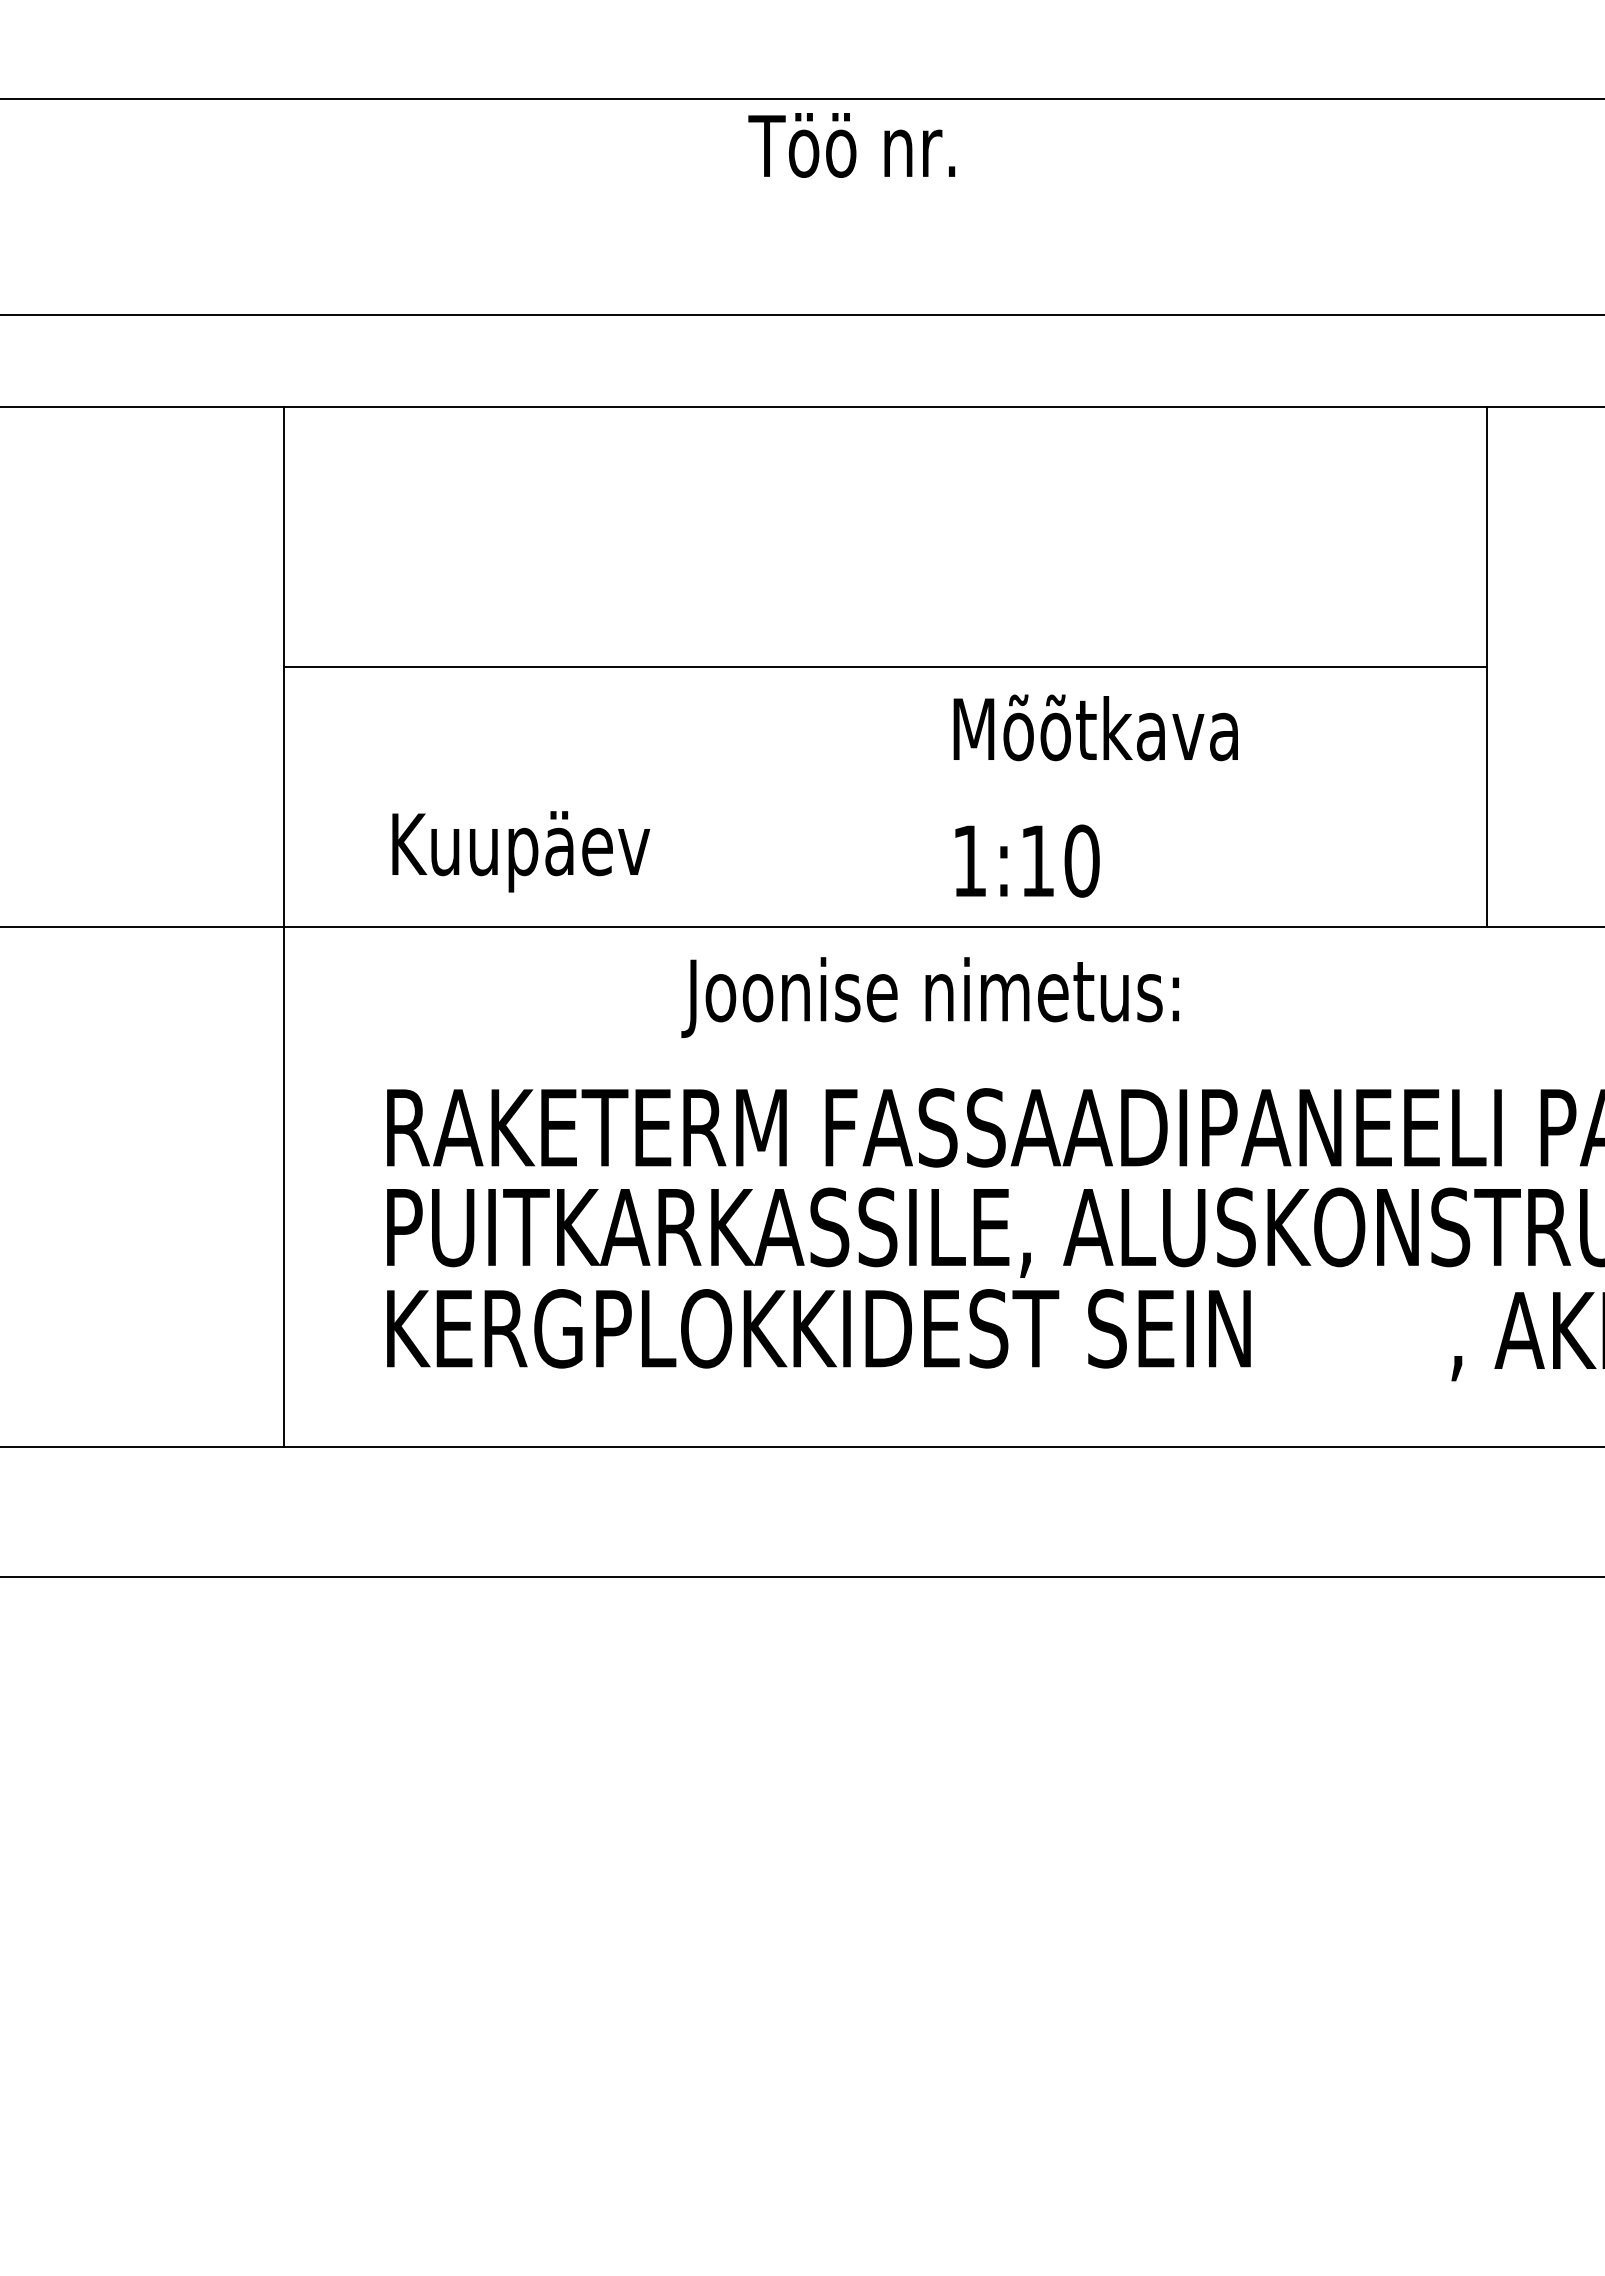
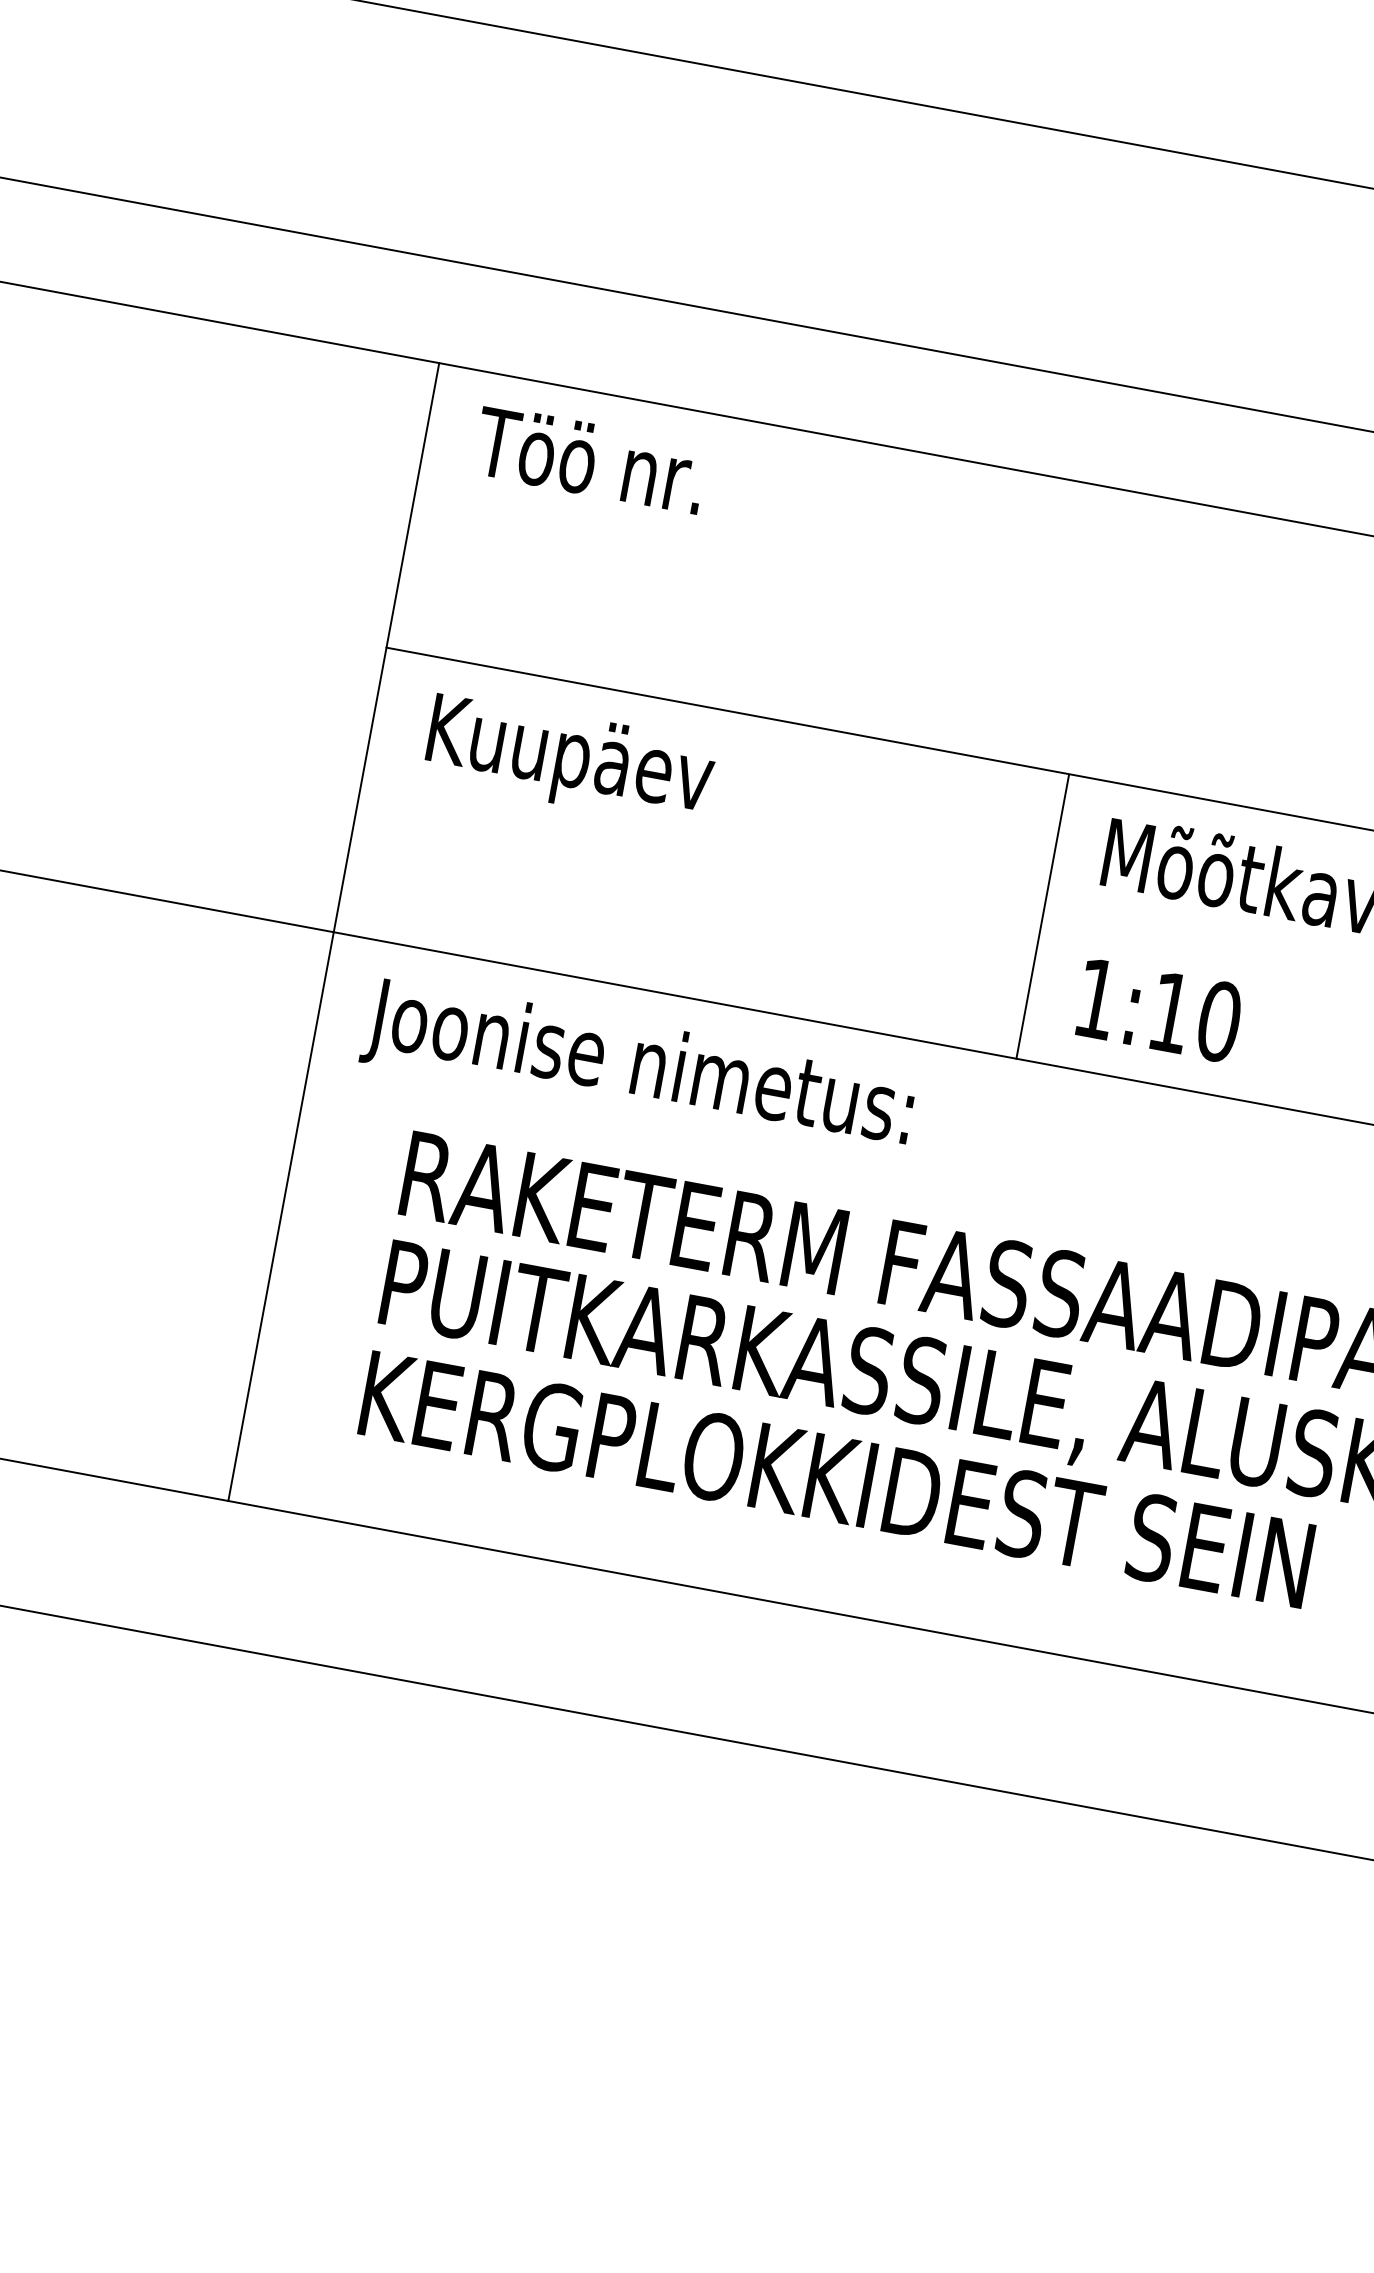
text: (851, 145) -> (589, 459), moved
line: (908, 797) -> (1042, 916), added
text: (521, 851) -> (570, 760), moved
text: (929, 997) -> (637, 1068), moved

